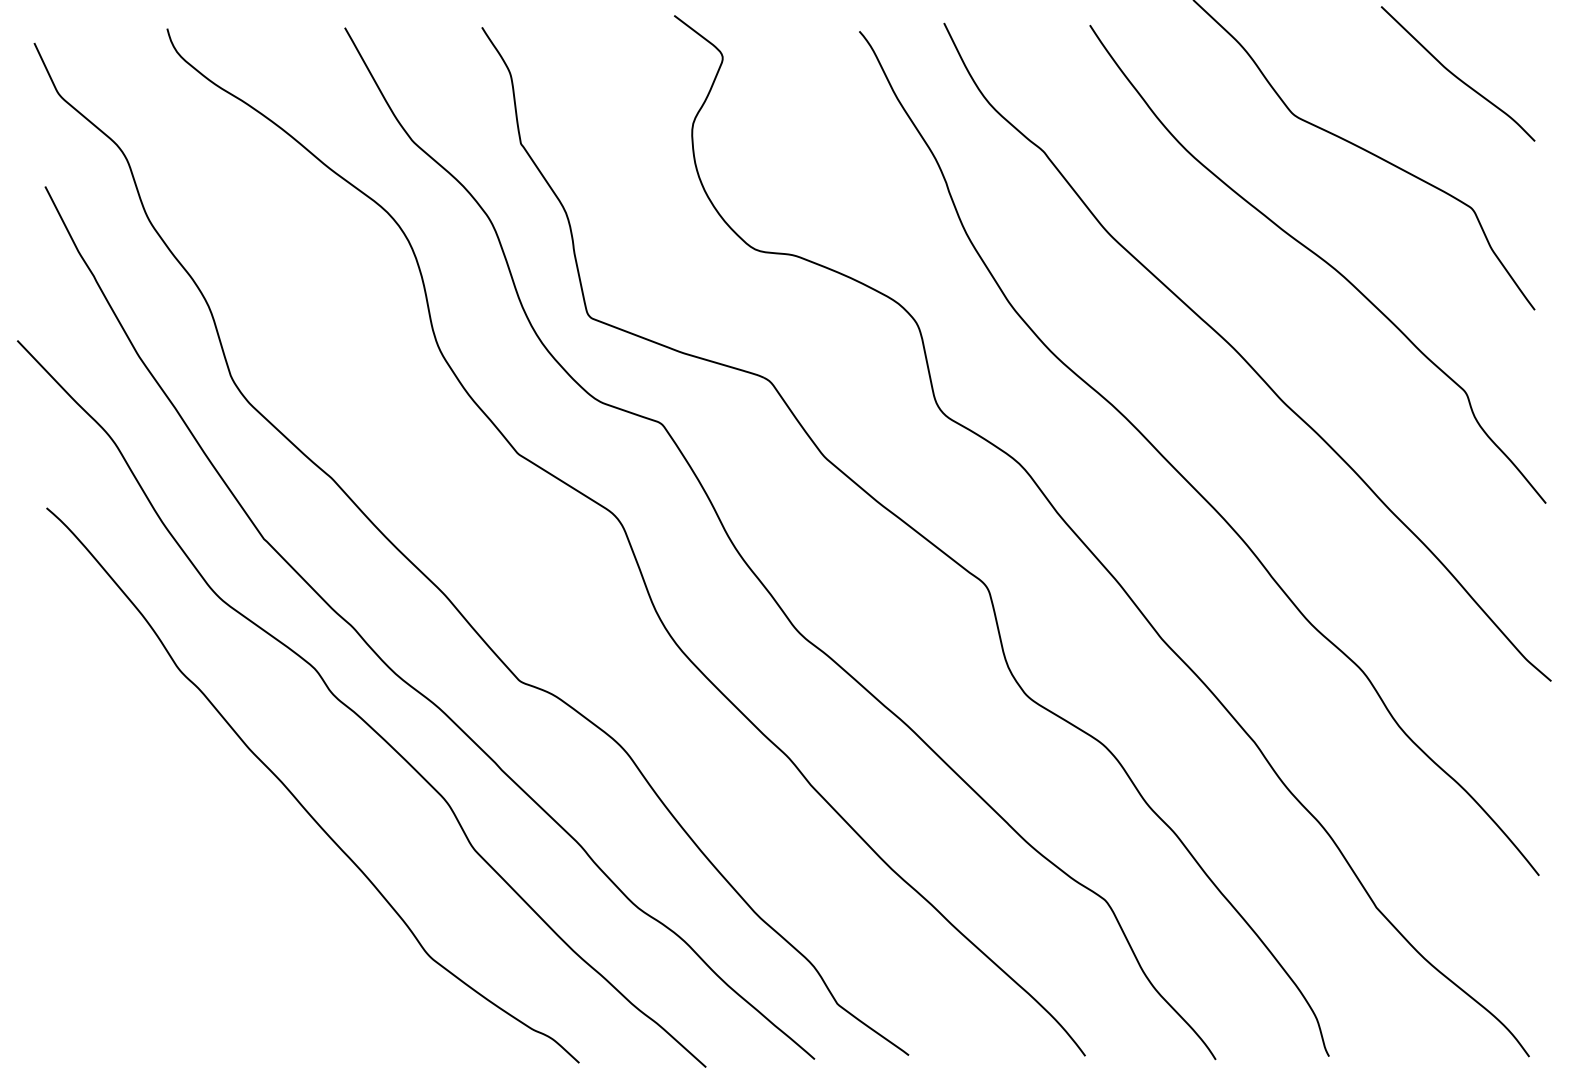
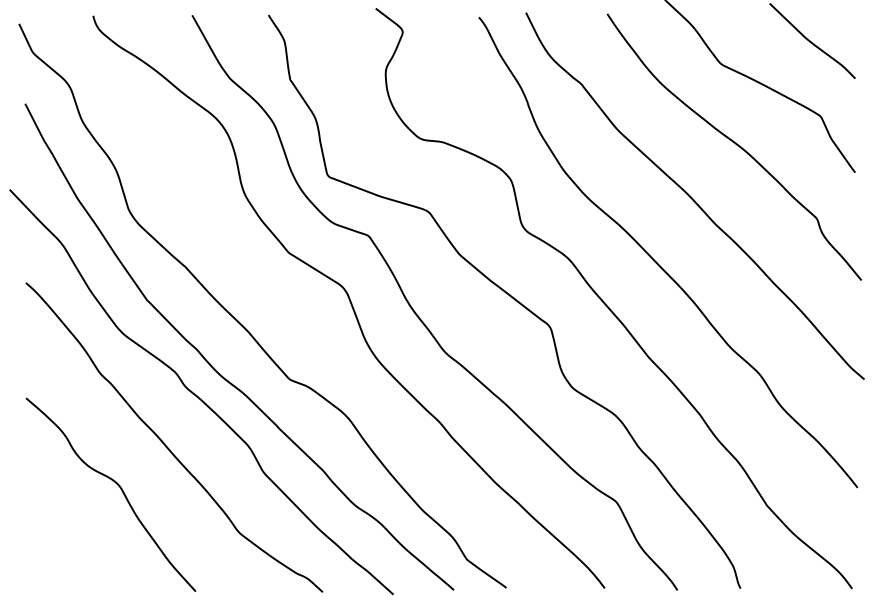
curve: (216, 878) -> (120, 489), added

